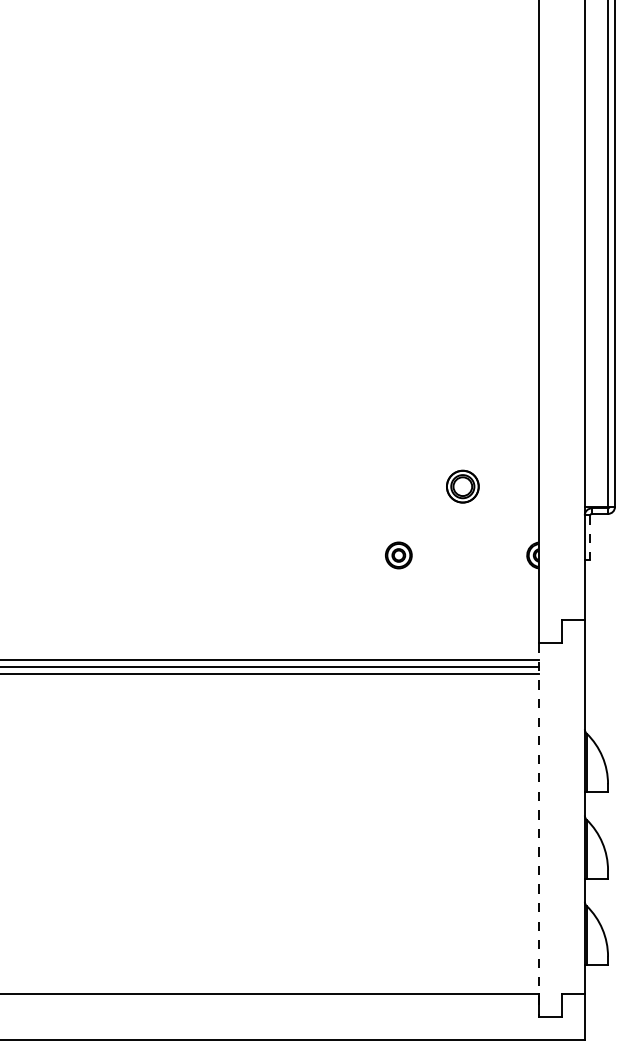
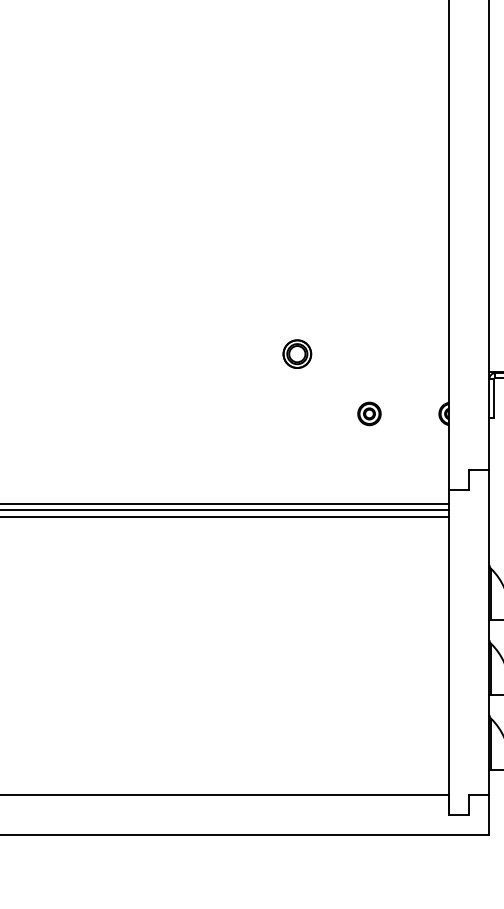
part: (462, 486) -> (297, 354), moved
line: (590, 538) -> (494, 399), dashed -> solid
part: (398, 555) -> (369, 413), moved
line: (538, 830) -> (449, 652), dashed -> solid

